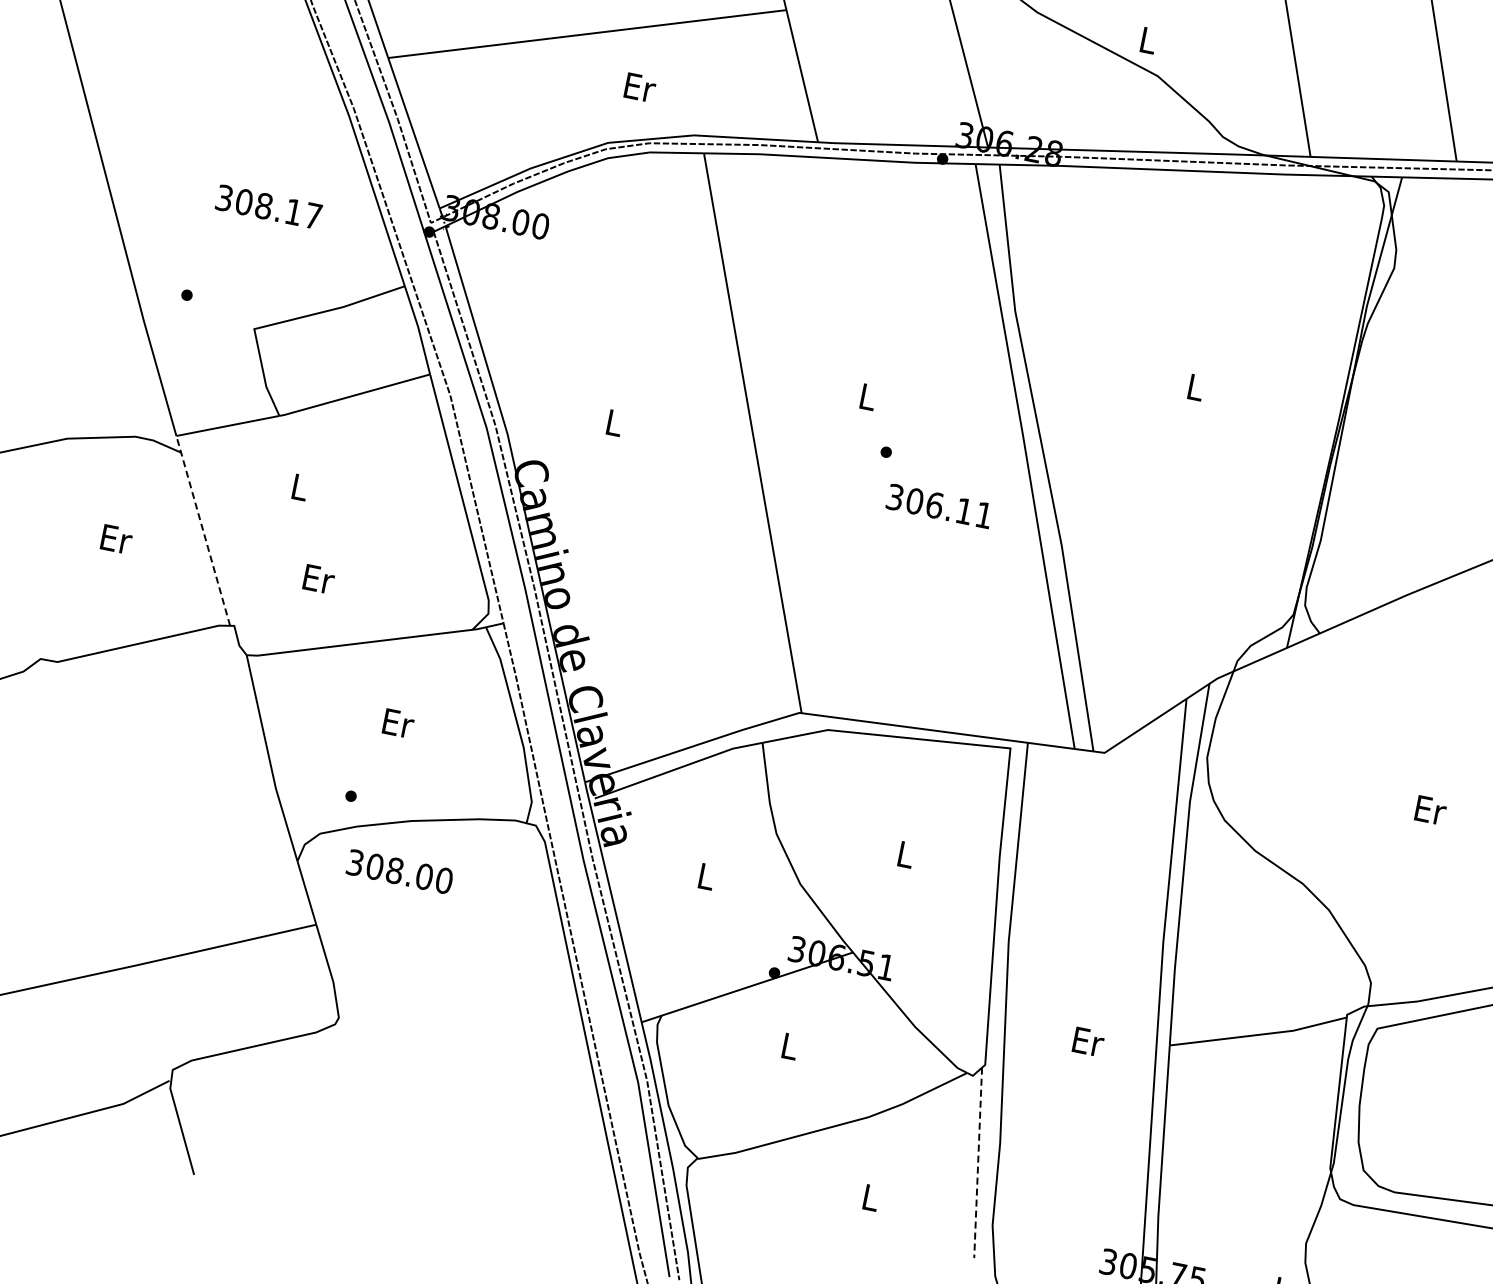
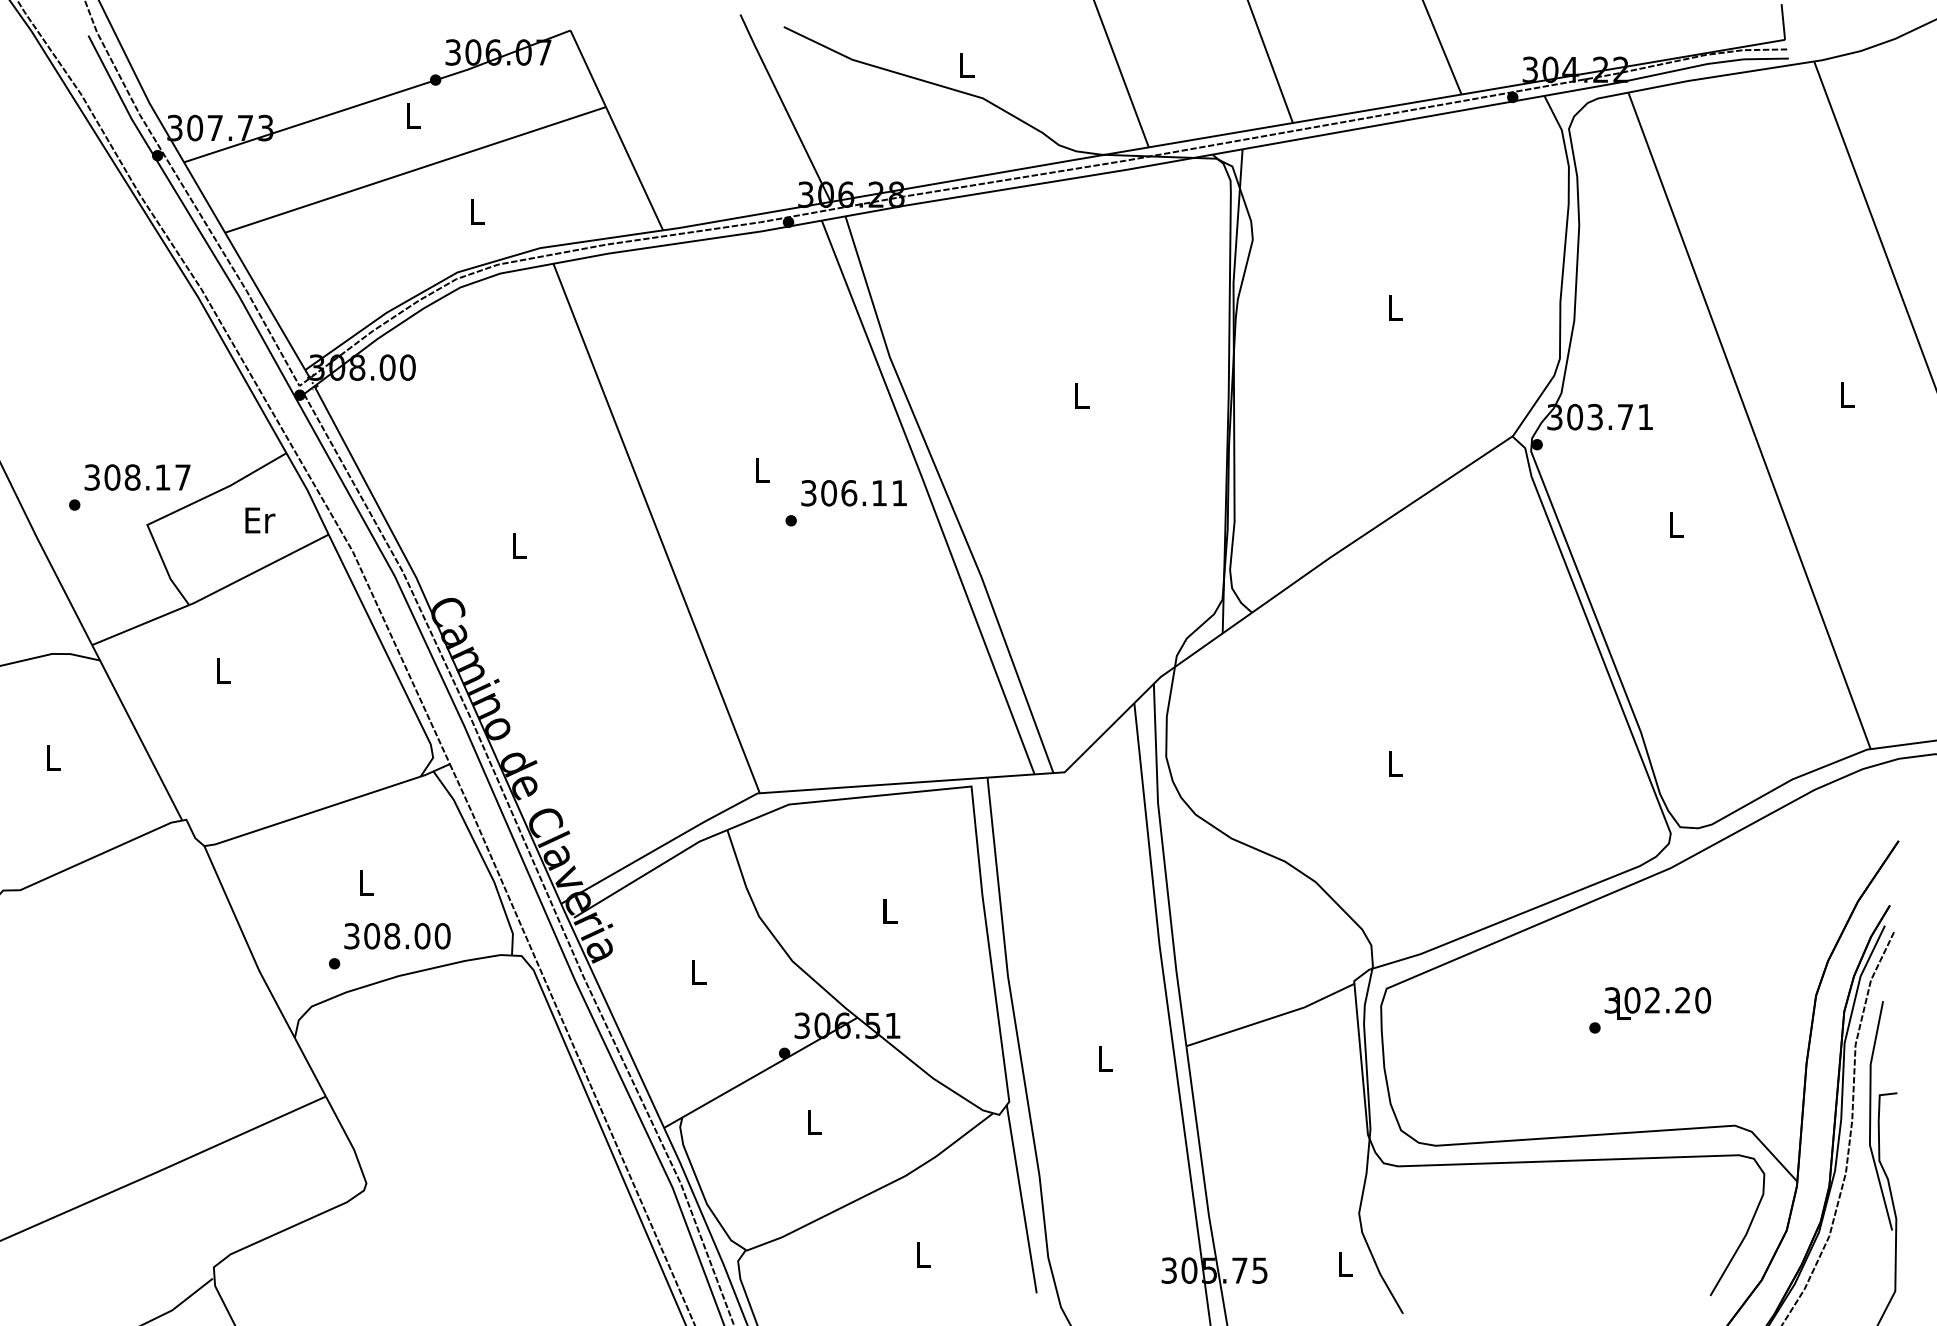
text: (640, 87) -> (478, 211), Er -> L
text: (268, 207) -> (137, 477), moved
text: (938, 506) -> (853, 493), moved
line: (203, 530) -> (137, 732), dashed -> solid
text: (117, 539) -> (54, 758), Er -> L
text: (319, 579) -> (260, 520), moved
text: (398, 722) -> (366, 882), Er -> L
text: (1430, 810) -> (1395, 764), Er -> L
text: (399, 872) -> (397, 936), moved
text: (1089, 1041) -> (1106, 1058), Er -> L
line: (977, 1163) -> (1021, 1199), dashed -> solid

